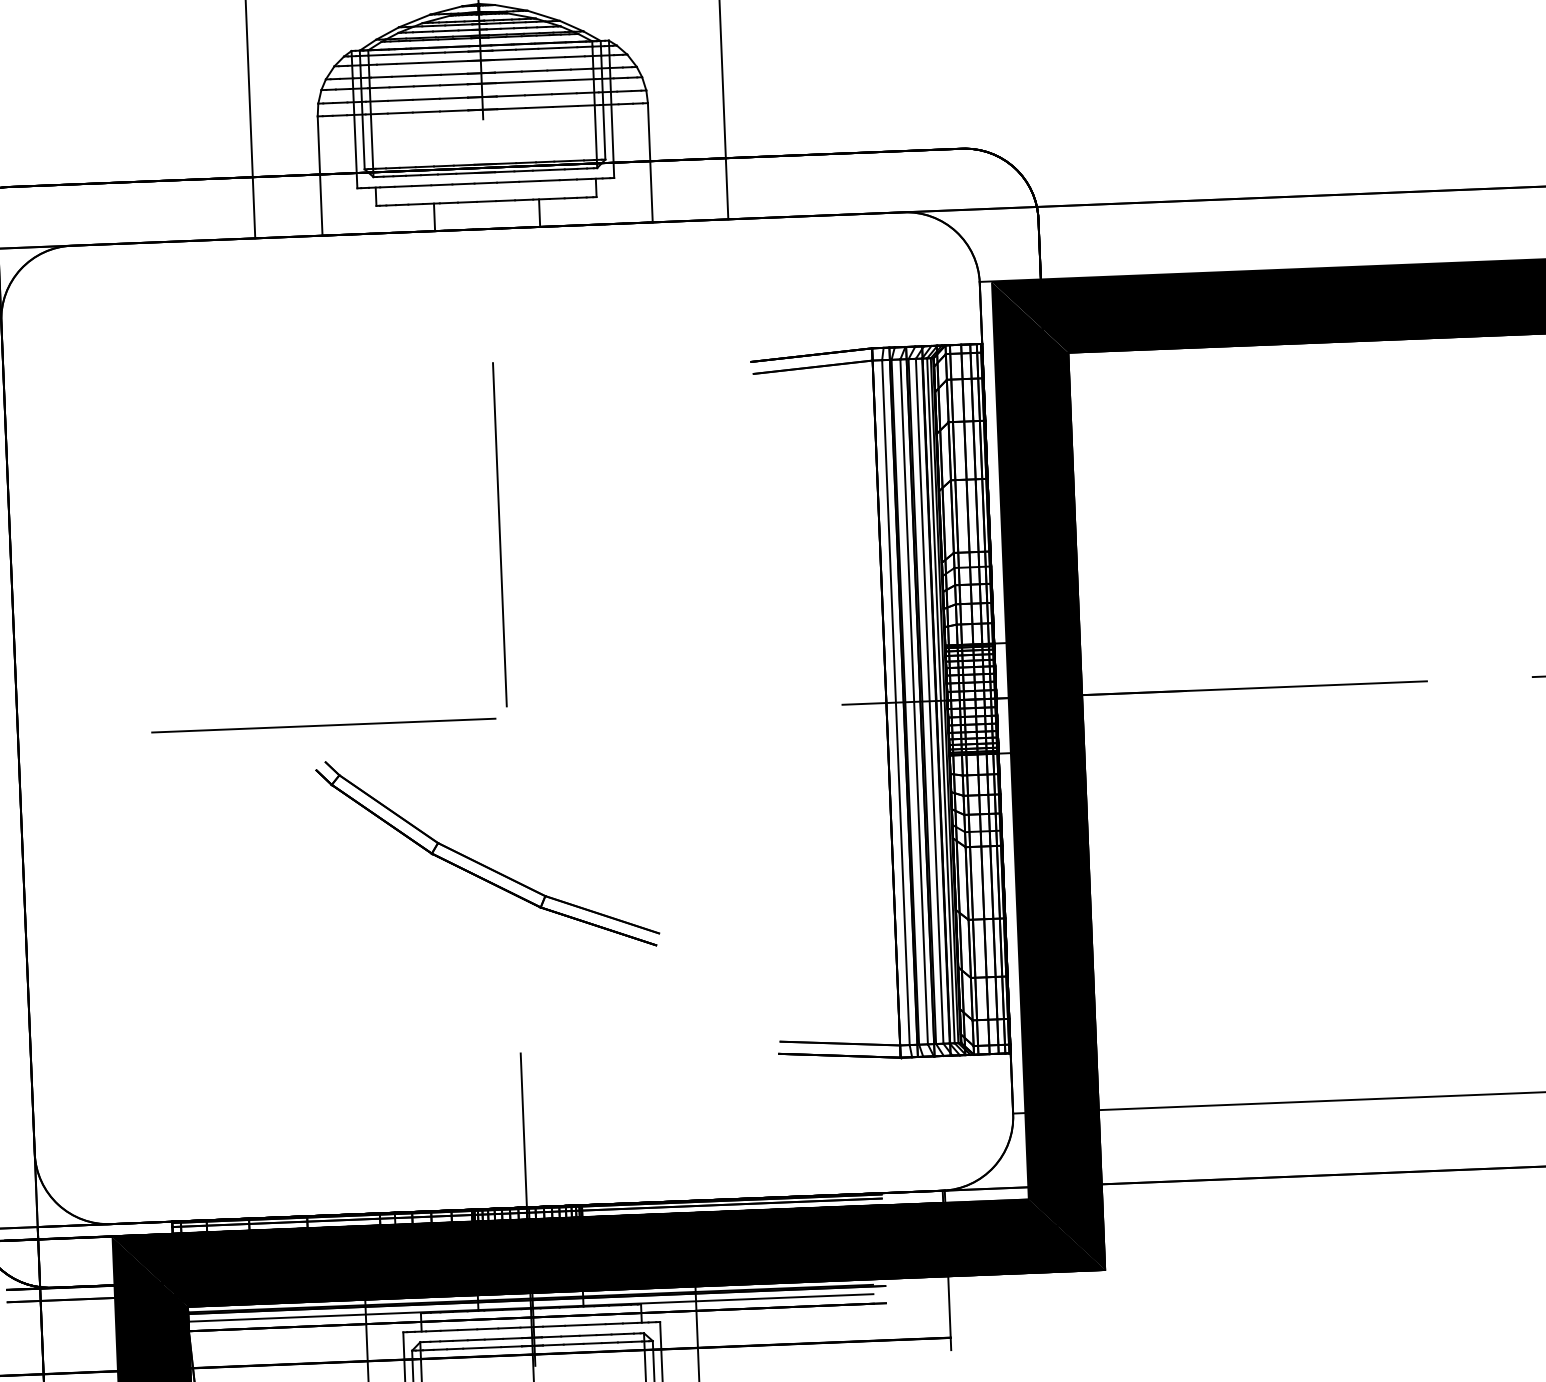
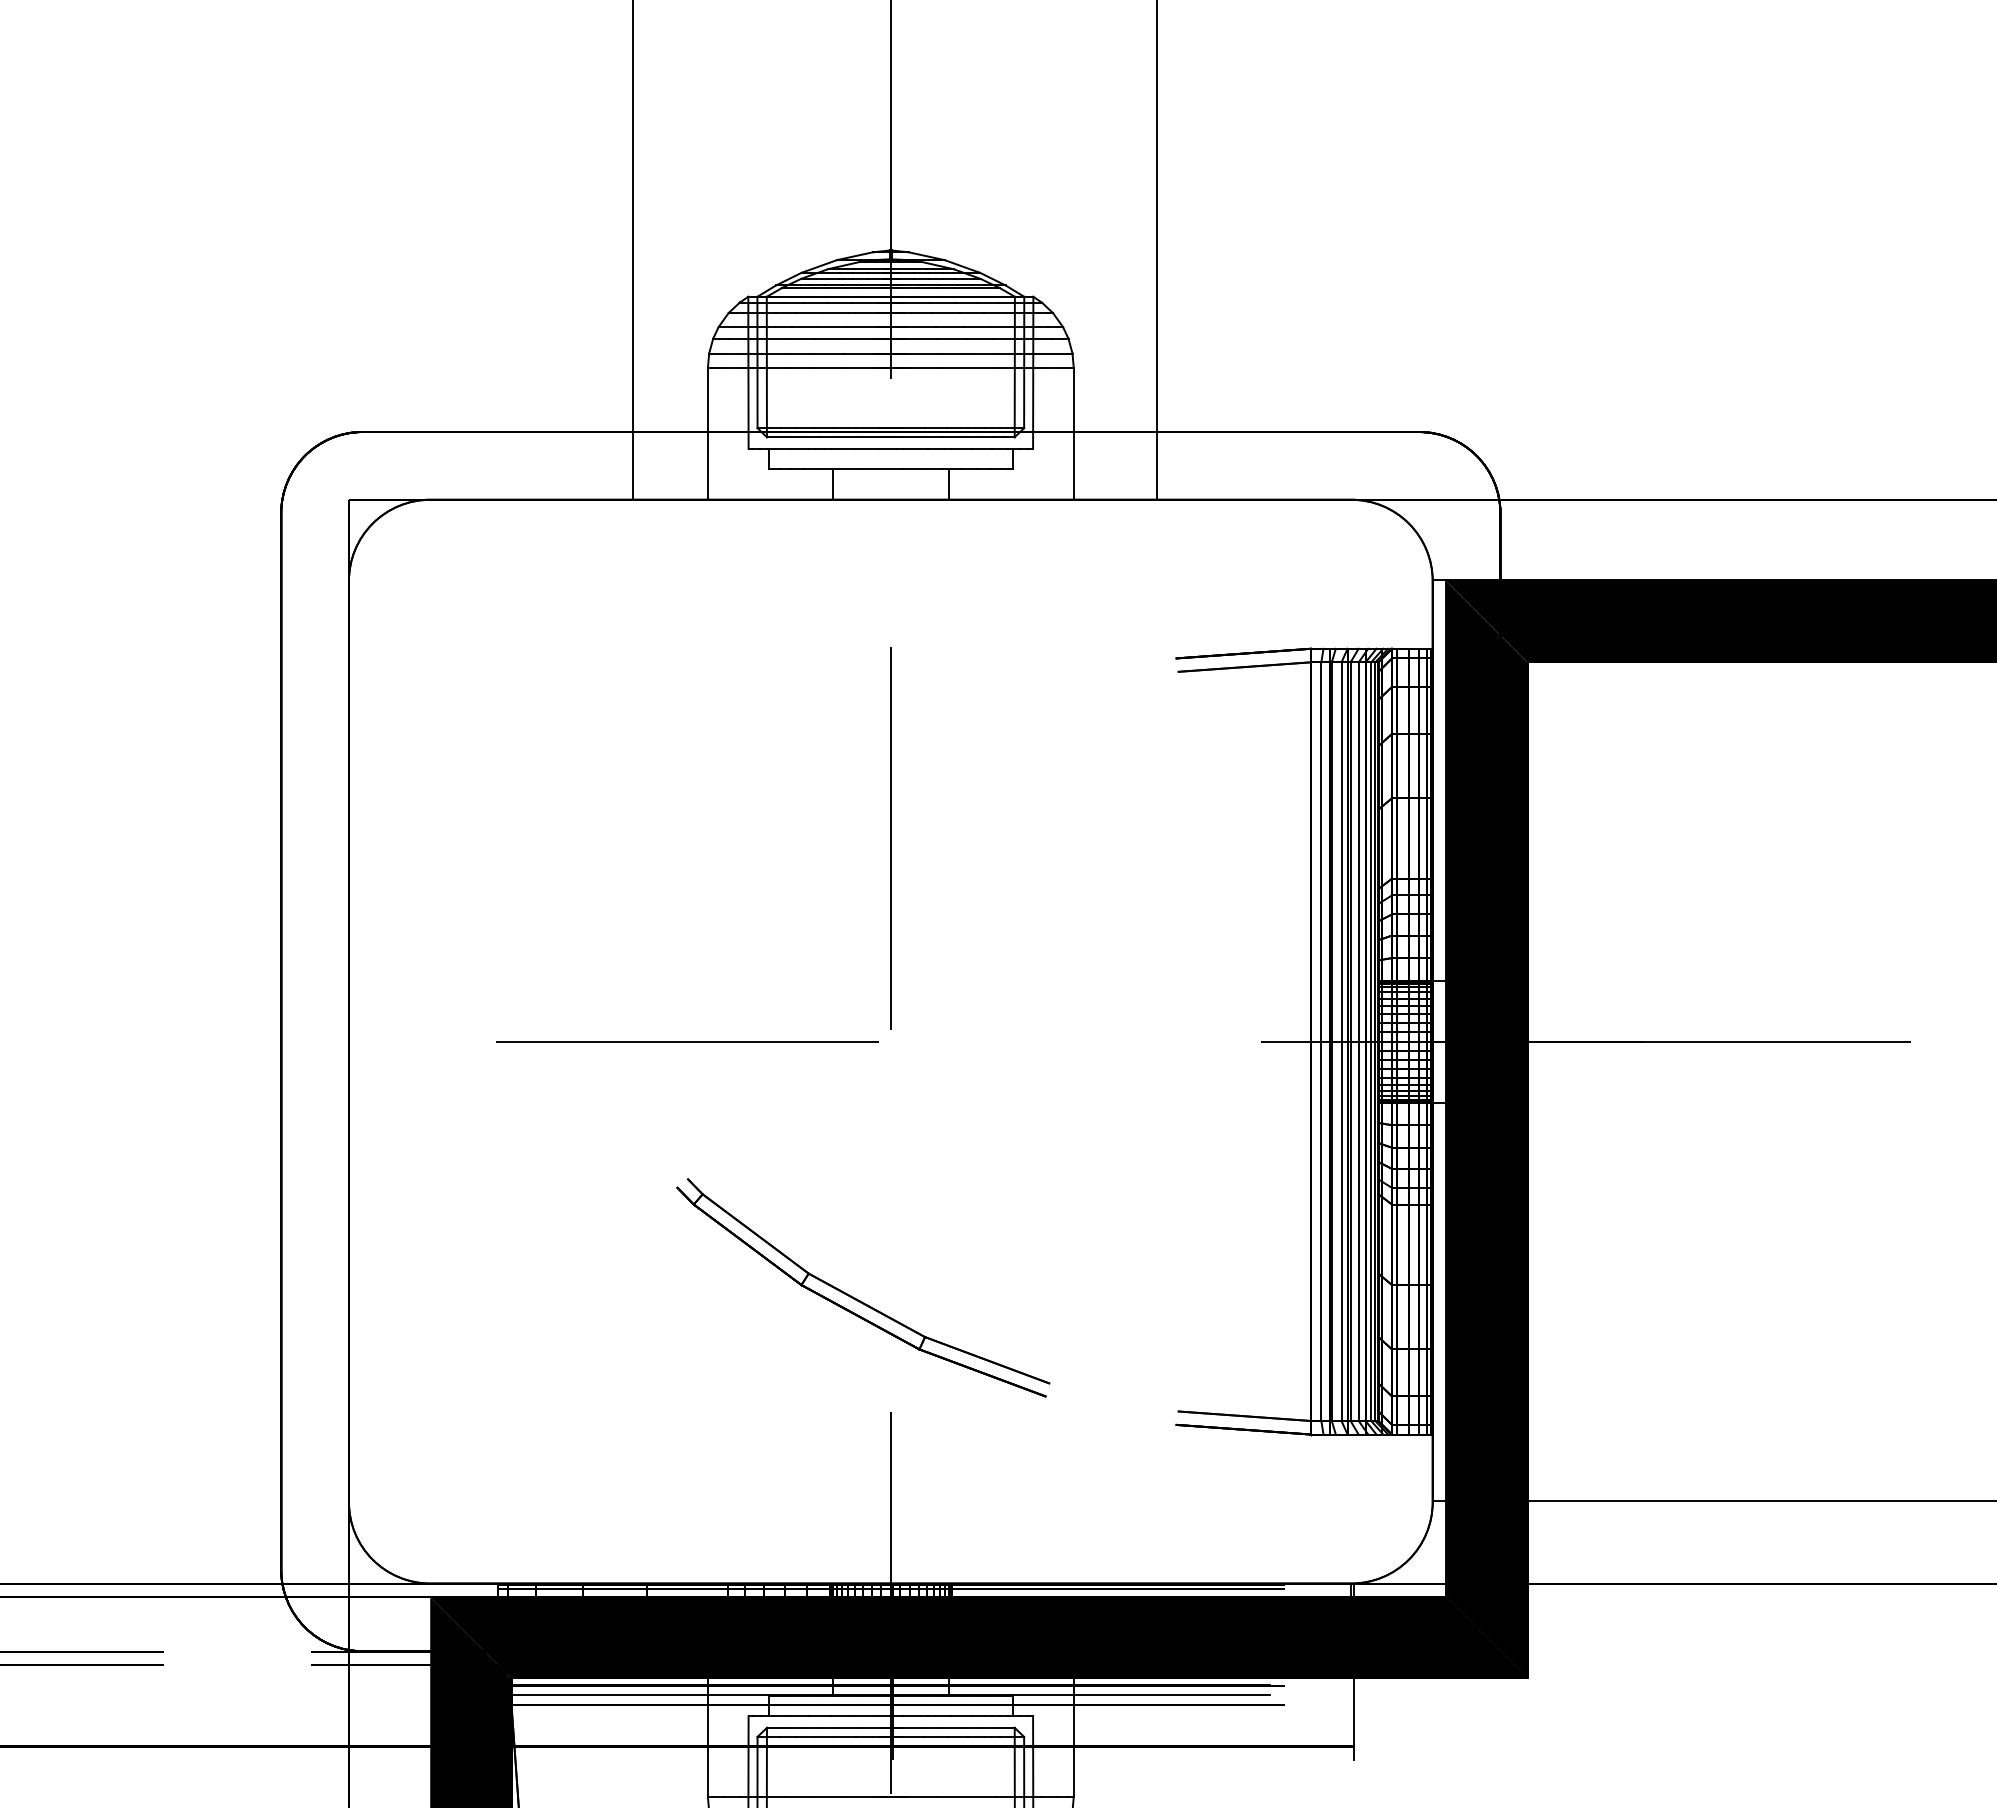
part: (483, 864) -> (858, 1299), moved

